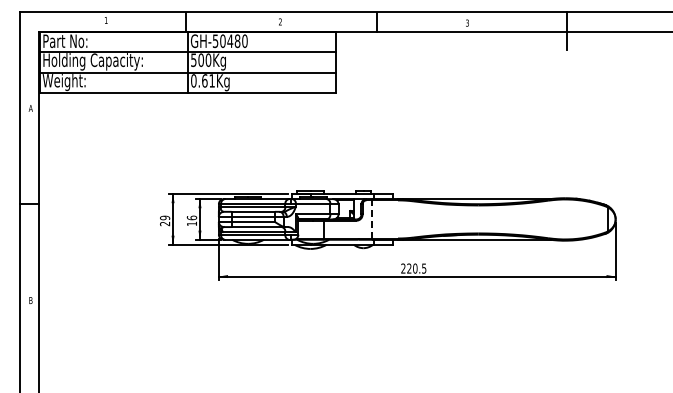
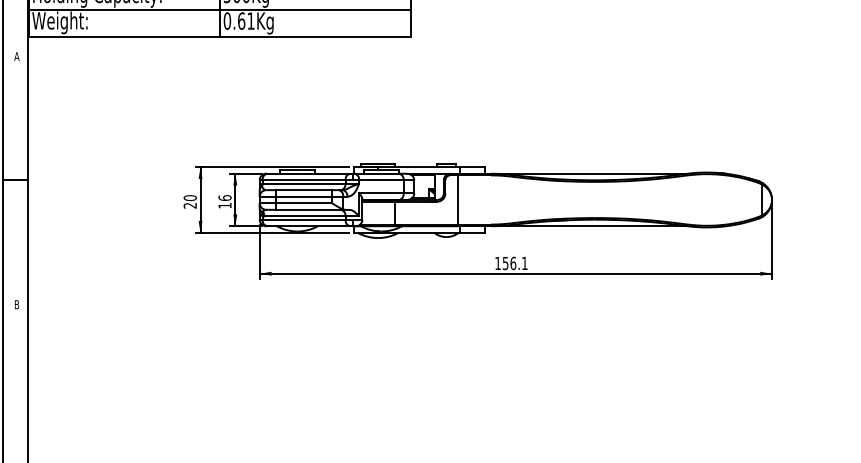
text: (165, 218) -> (190, 198), 29 -> 20
line: (372, 218) -> (458, 198), dashed -> solid
text: (413, 268) -> (511, 263), 220.5 -> 156.1

